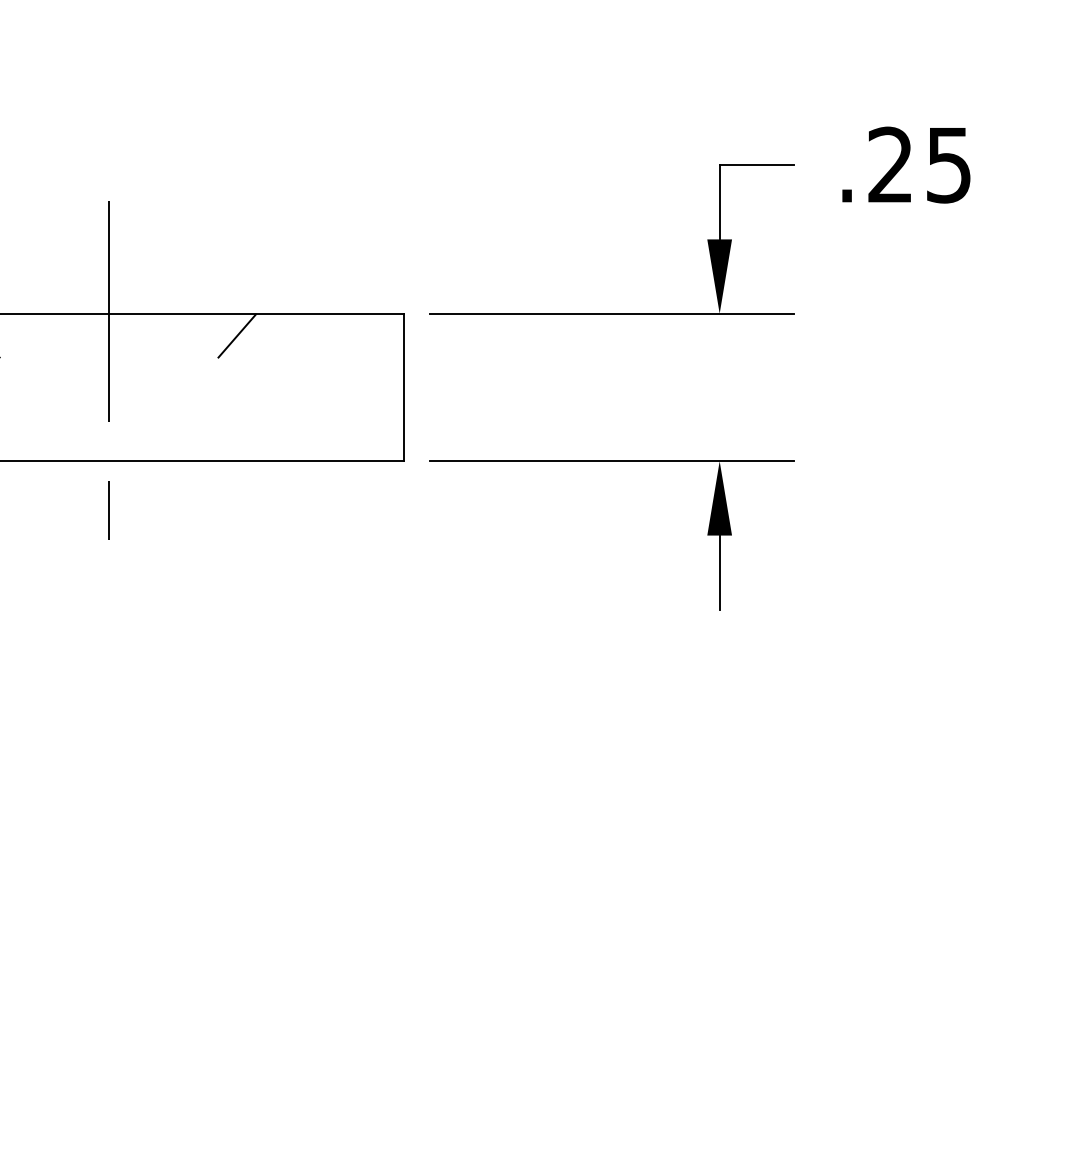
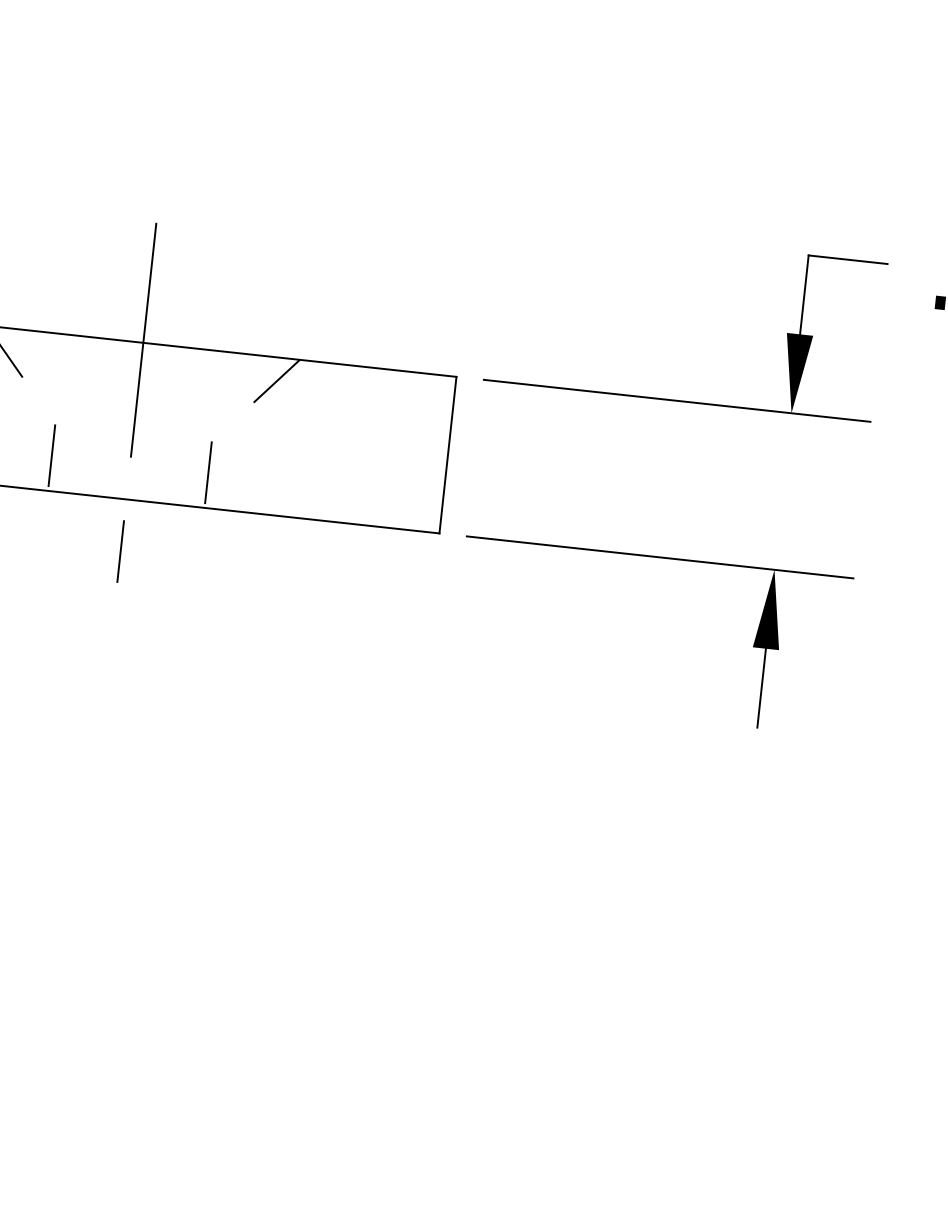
line: (35, 429) -> (51, 457), added
line: (182, 429) -> (207, 474), added

